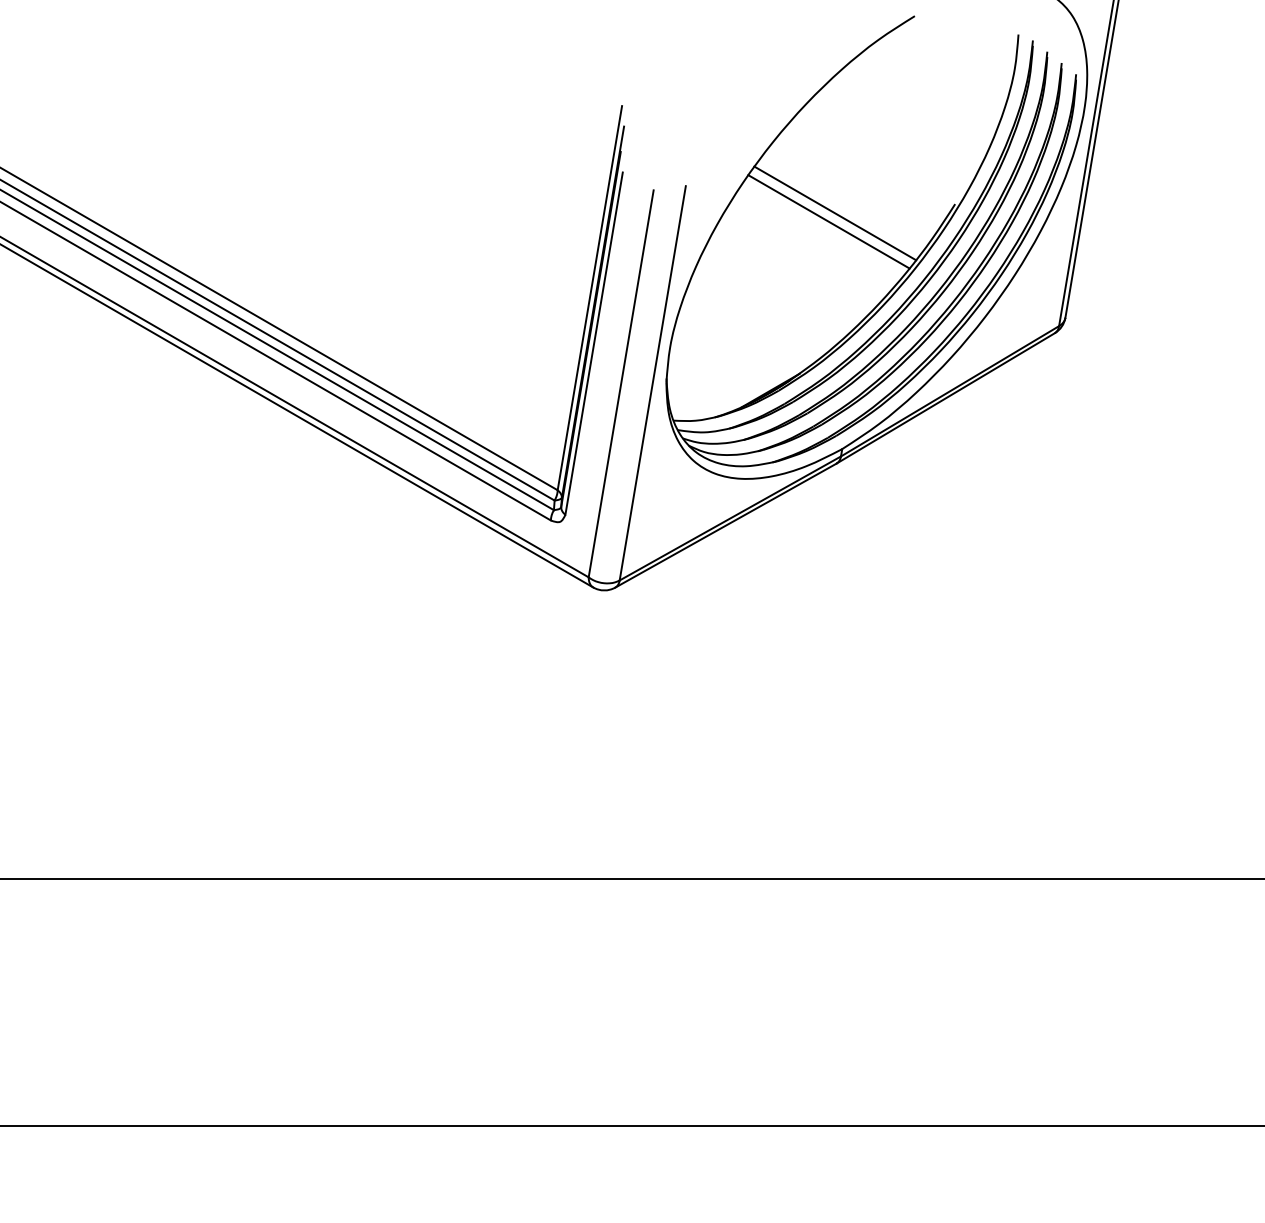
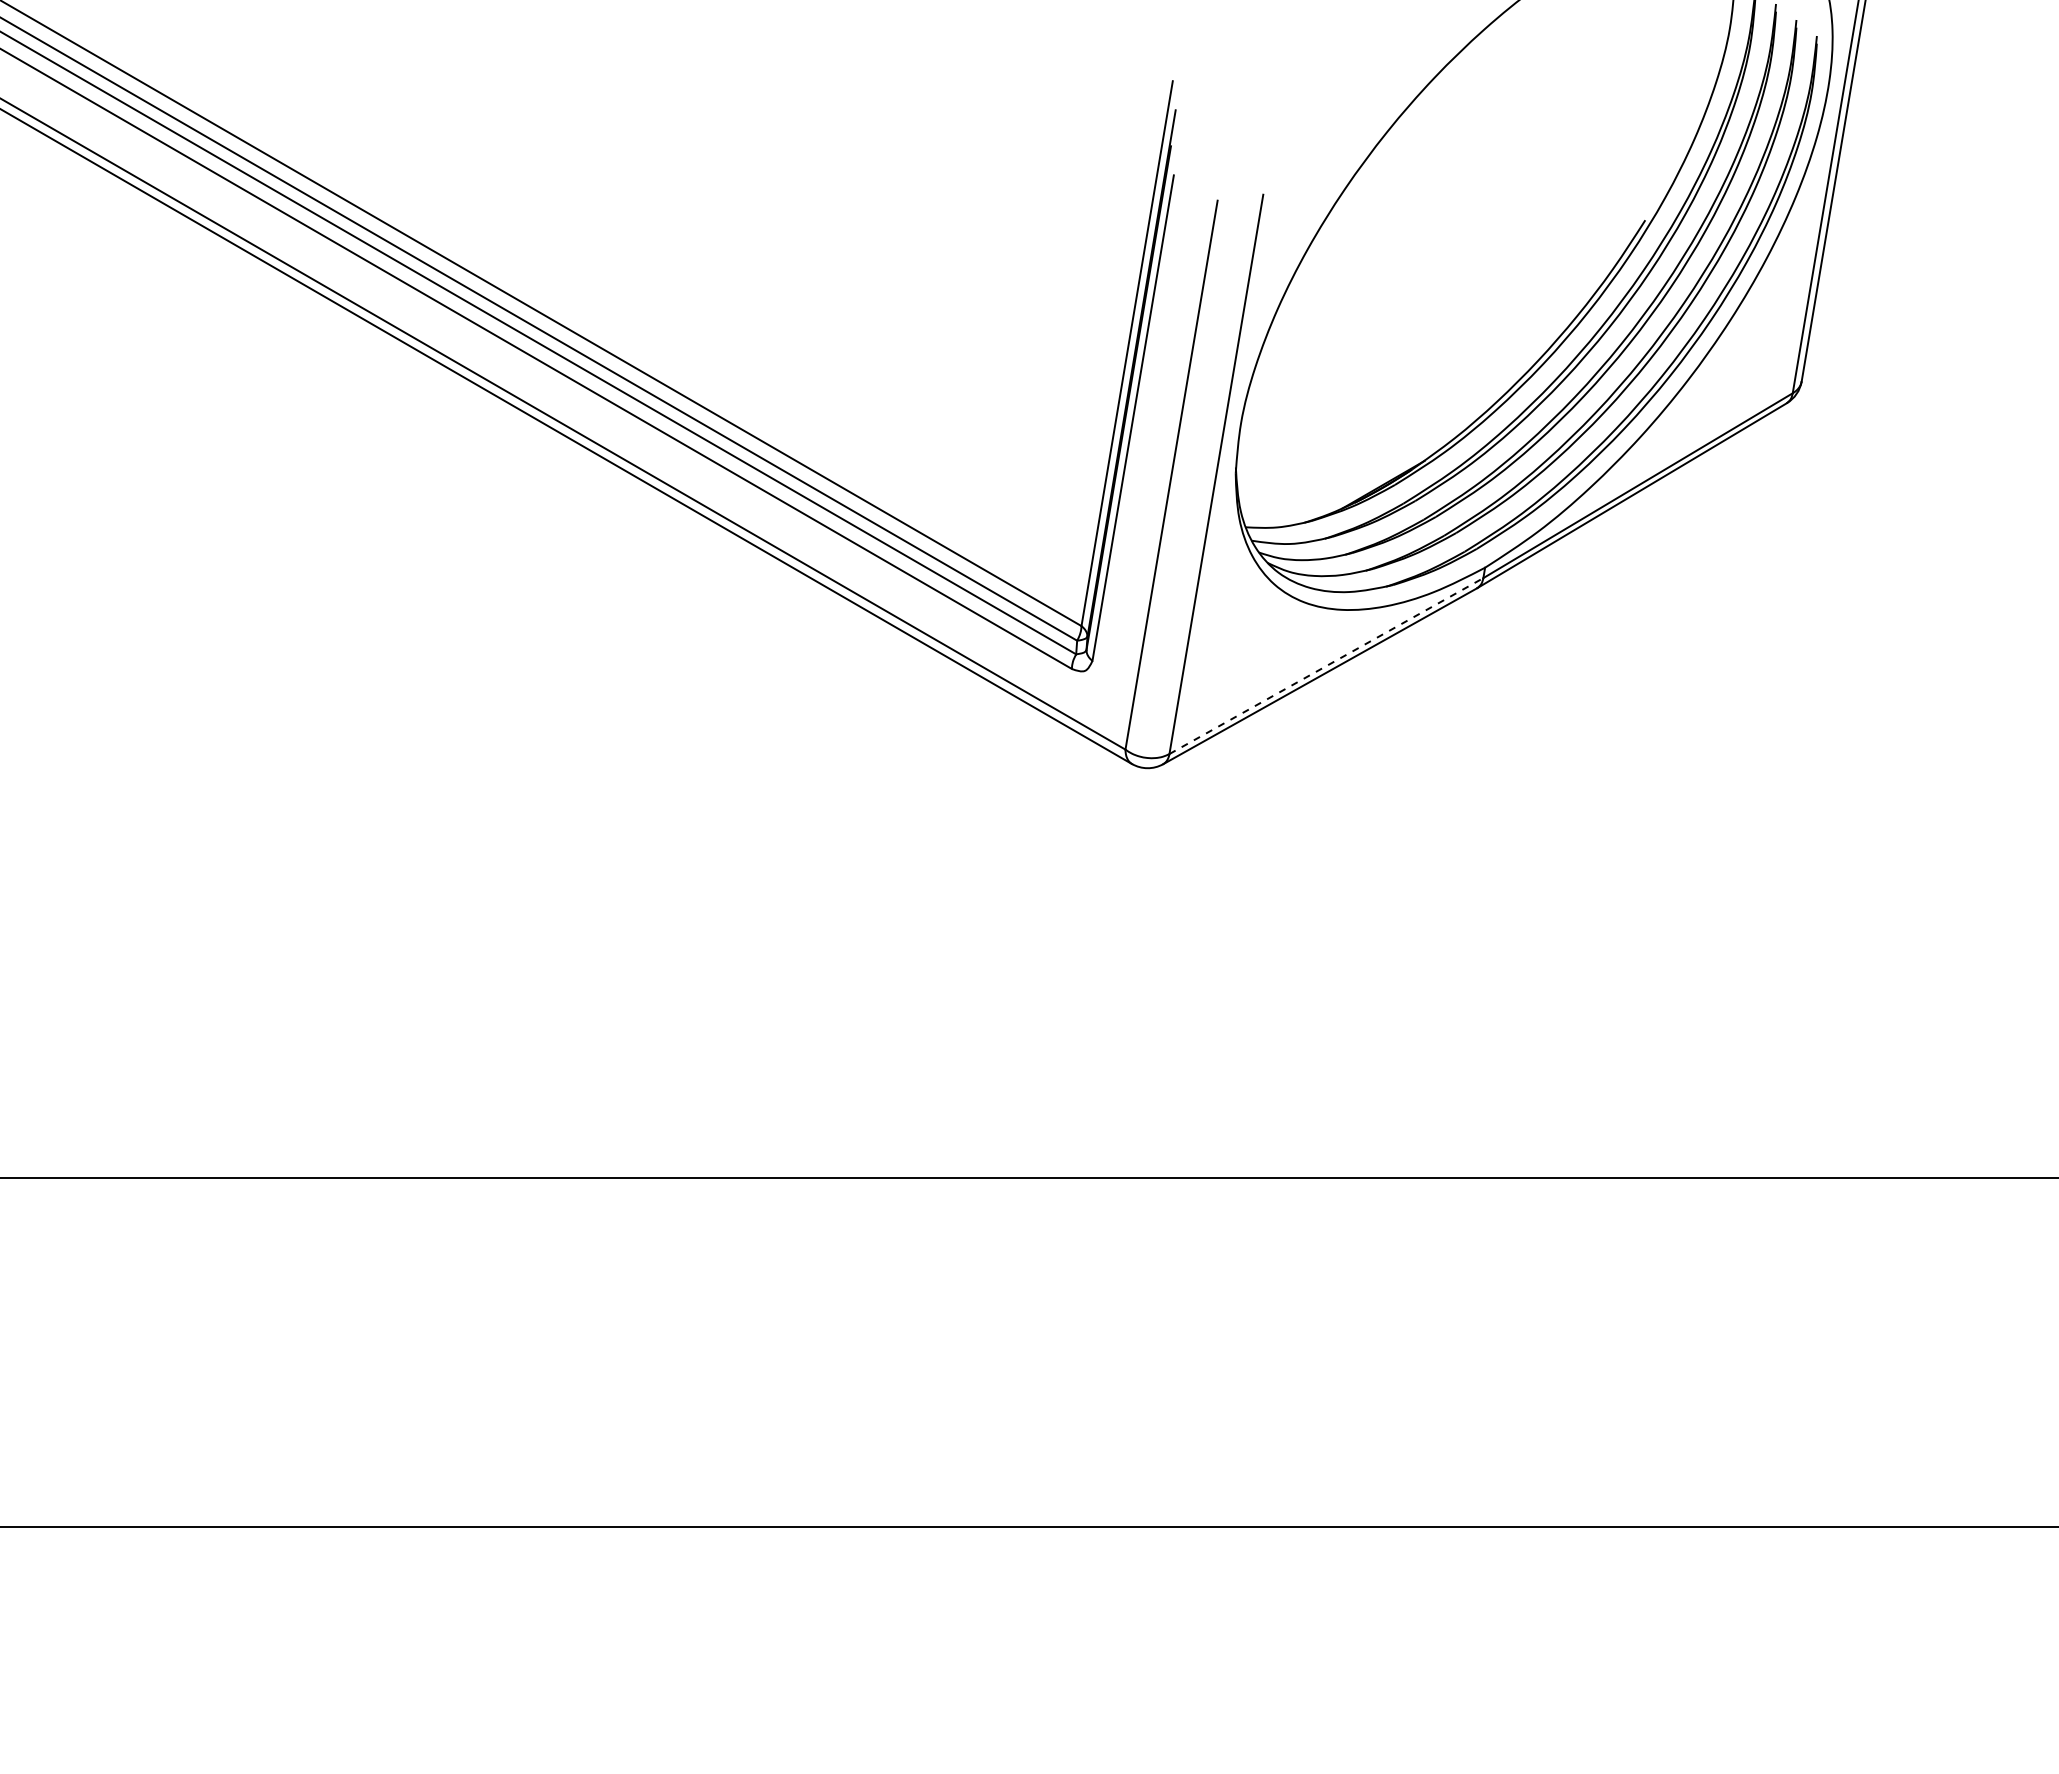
line: (835, 212) -> (1475, 232), removed
line: (828, 221) -> (1465, 245), removed
line: (730, 518) -> (1326, 666), solid -> dashed

